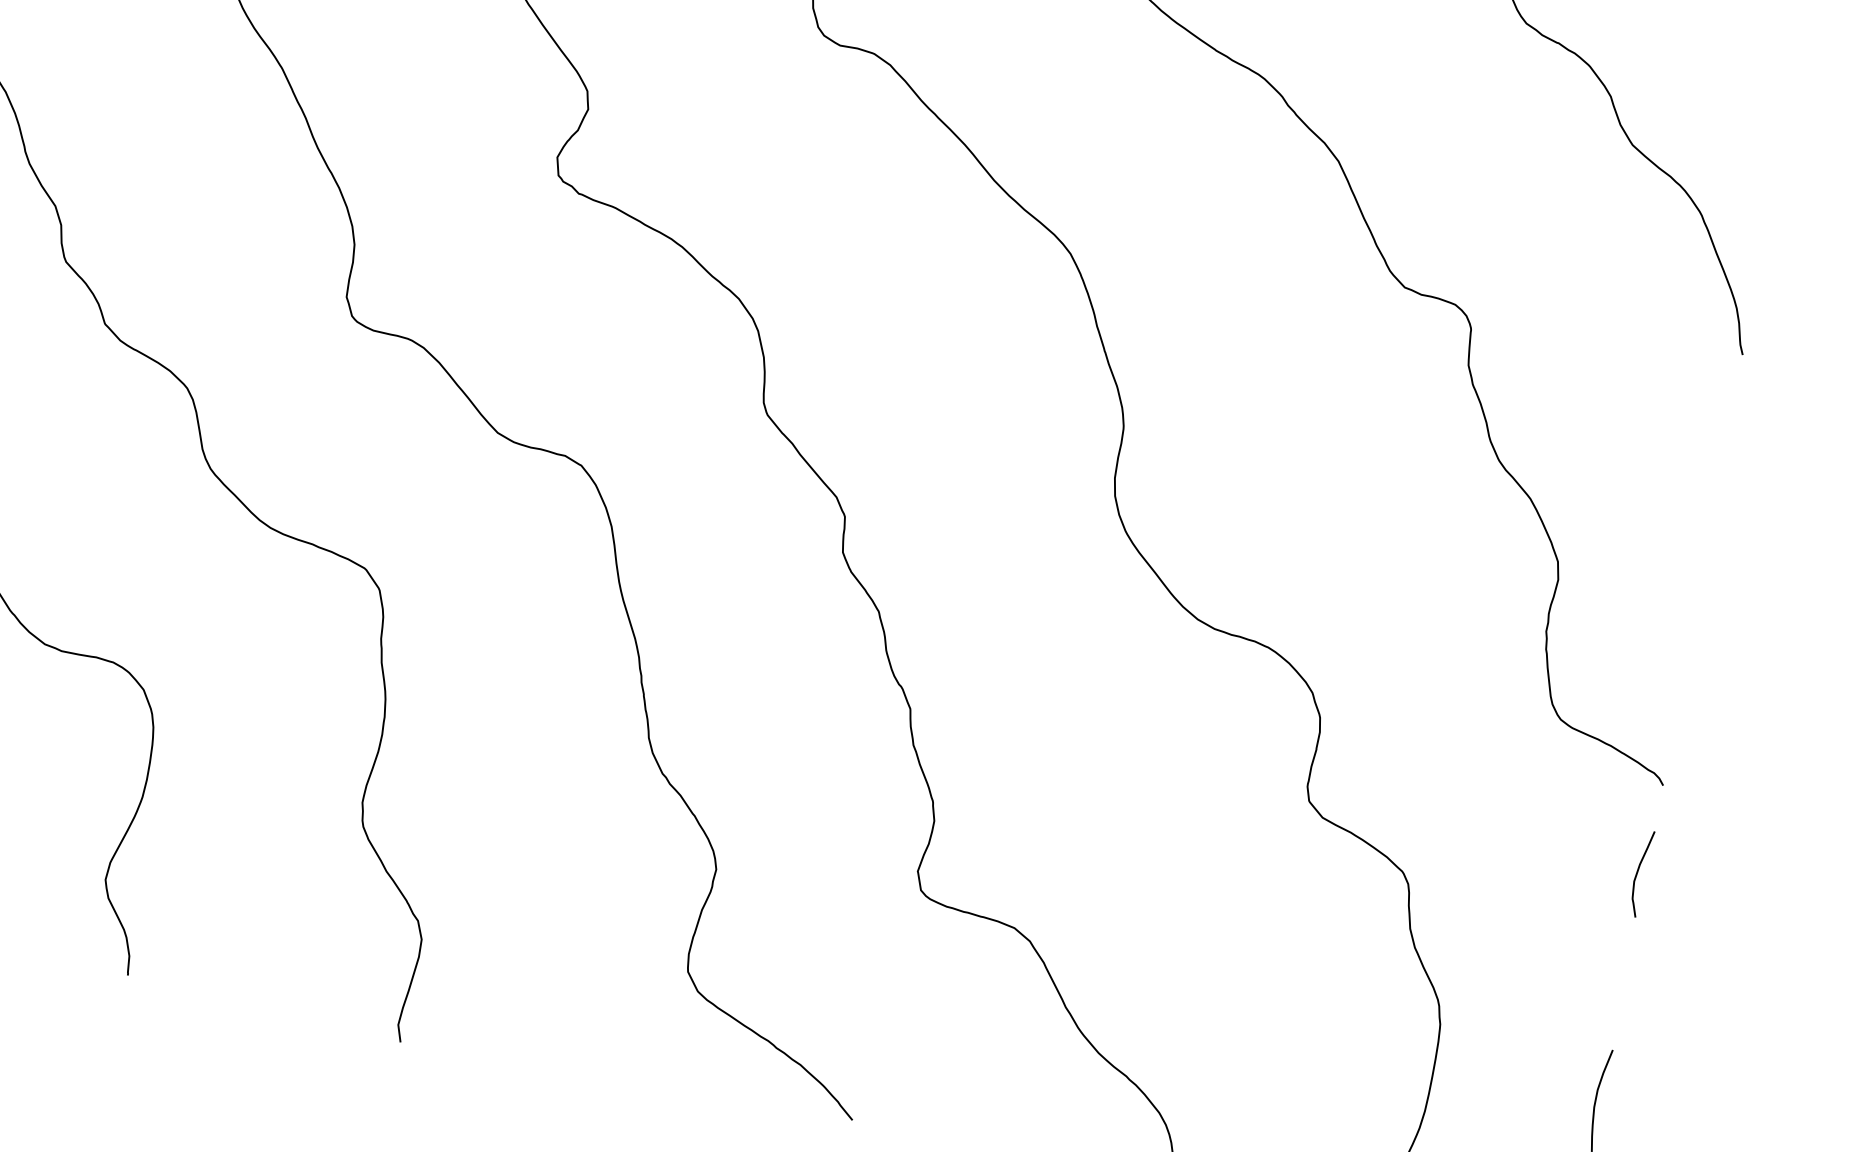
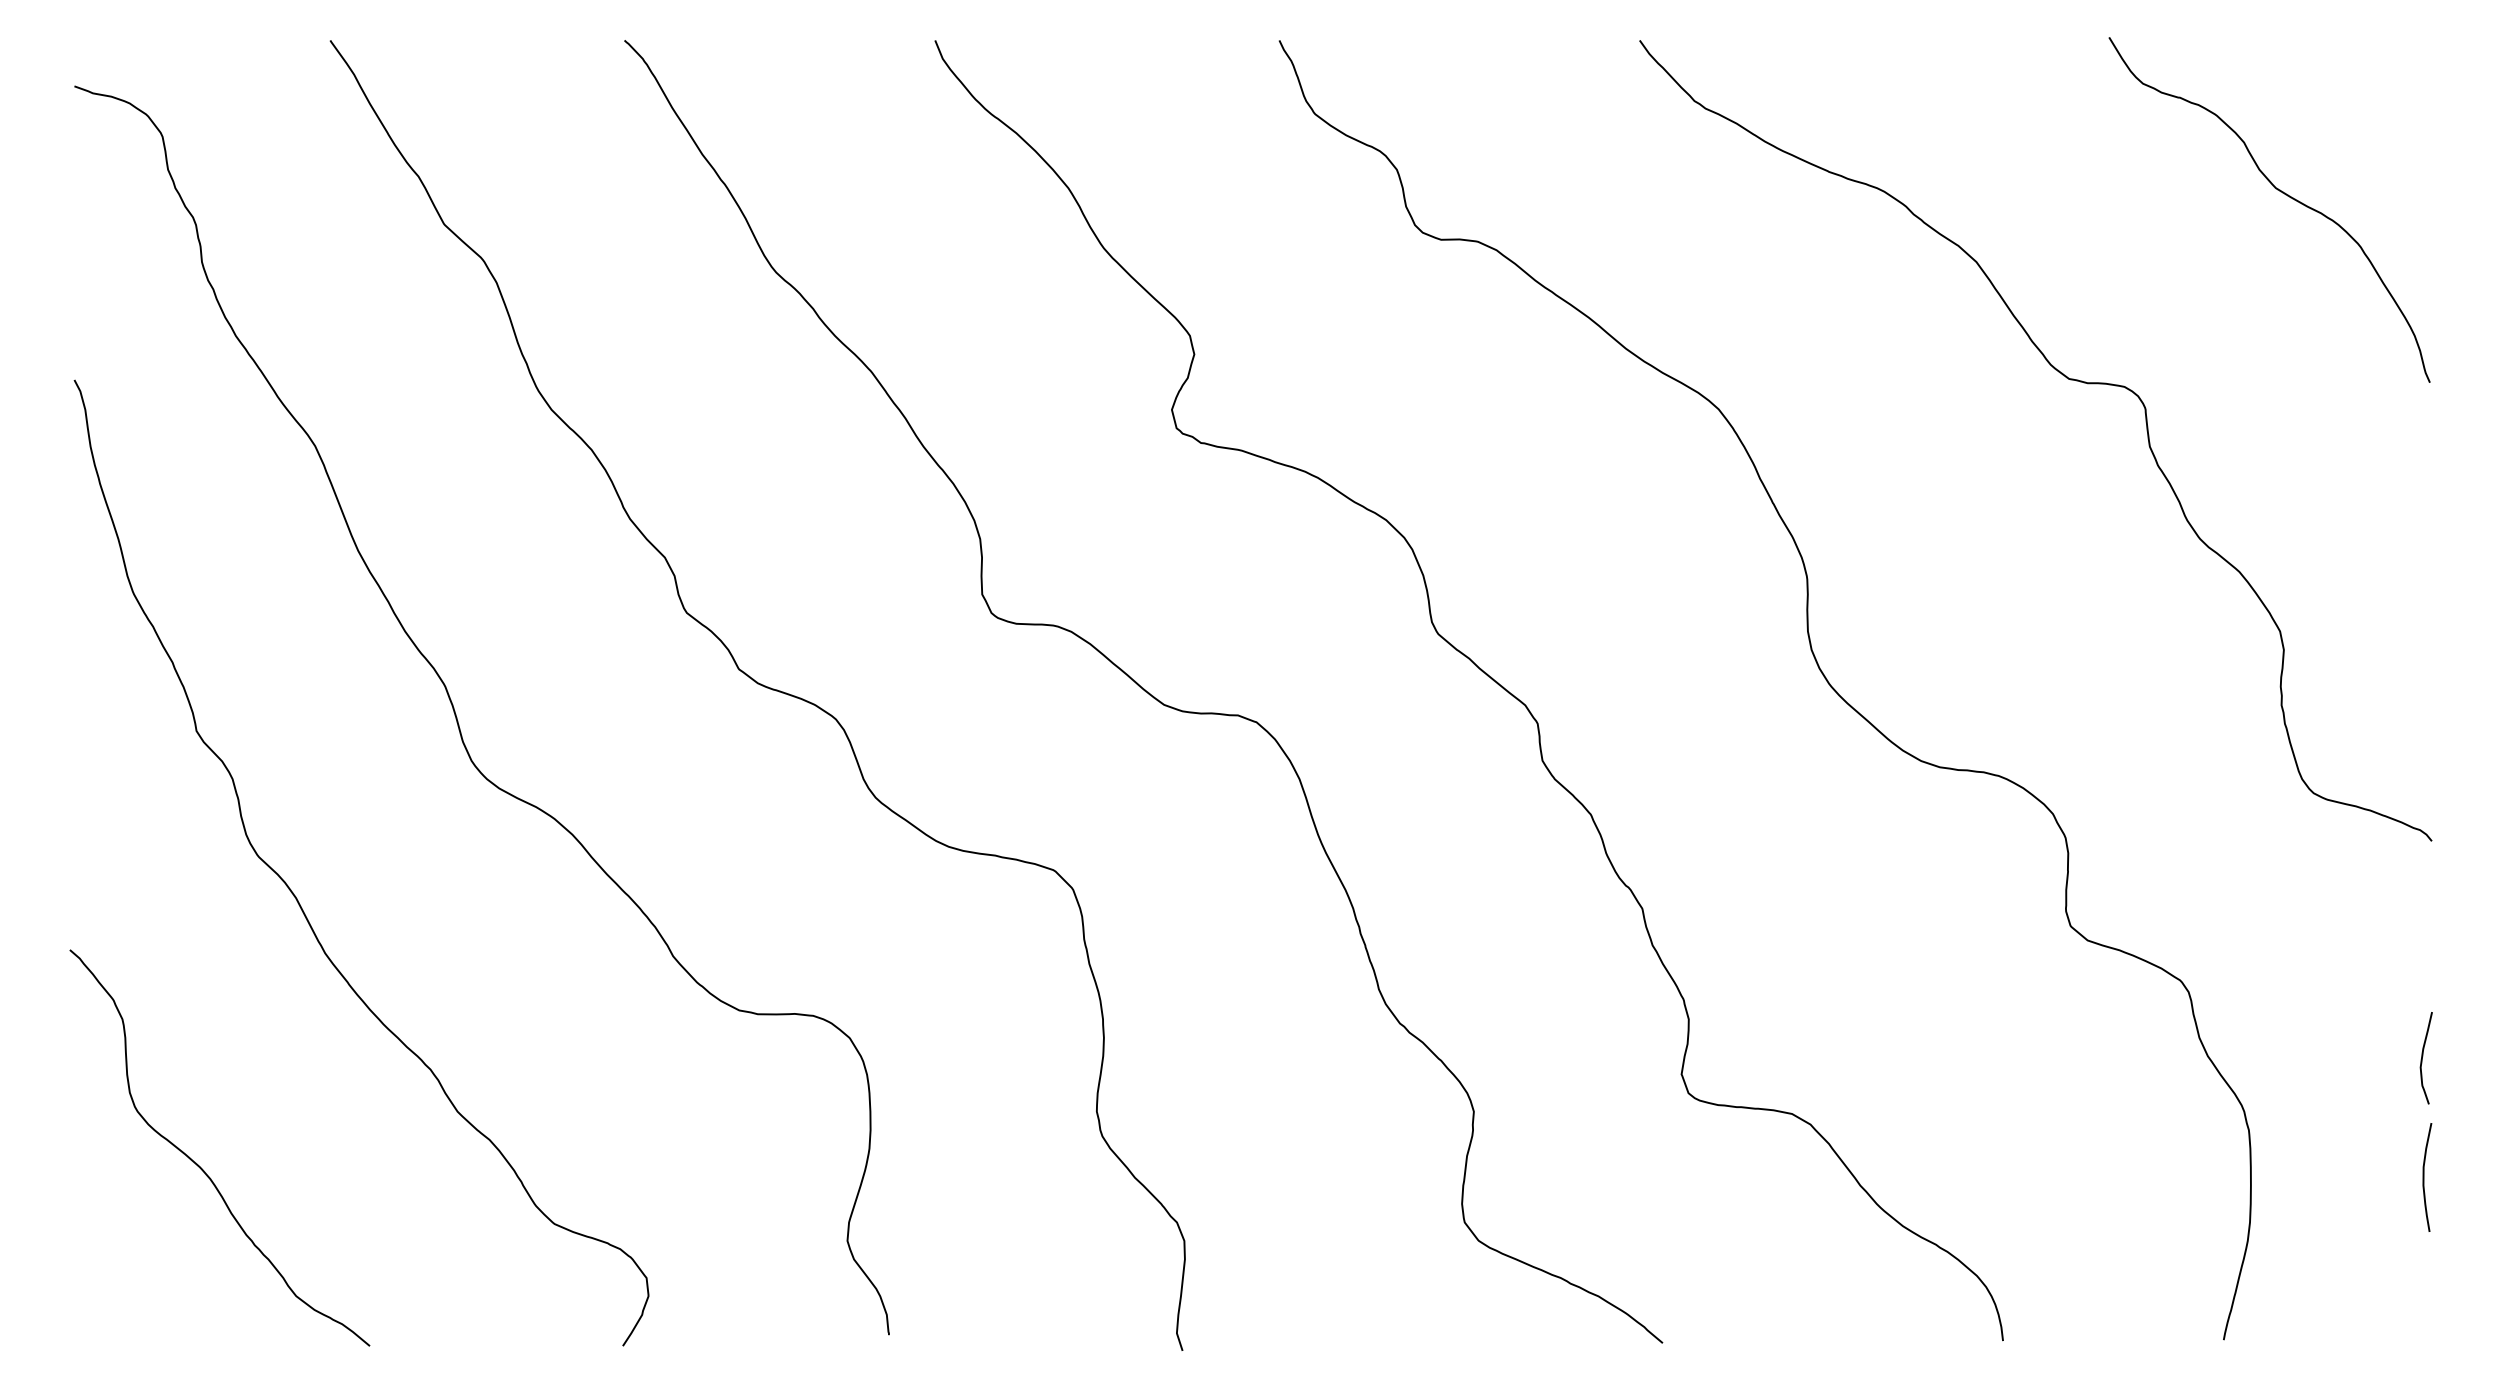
curve: (1638, 871) -> (2423, 1056), moved

